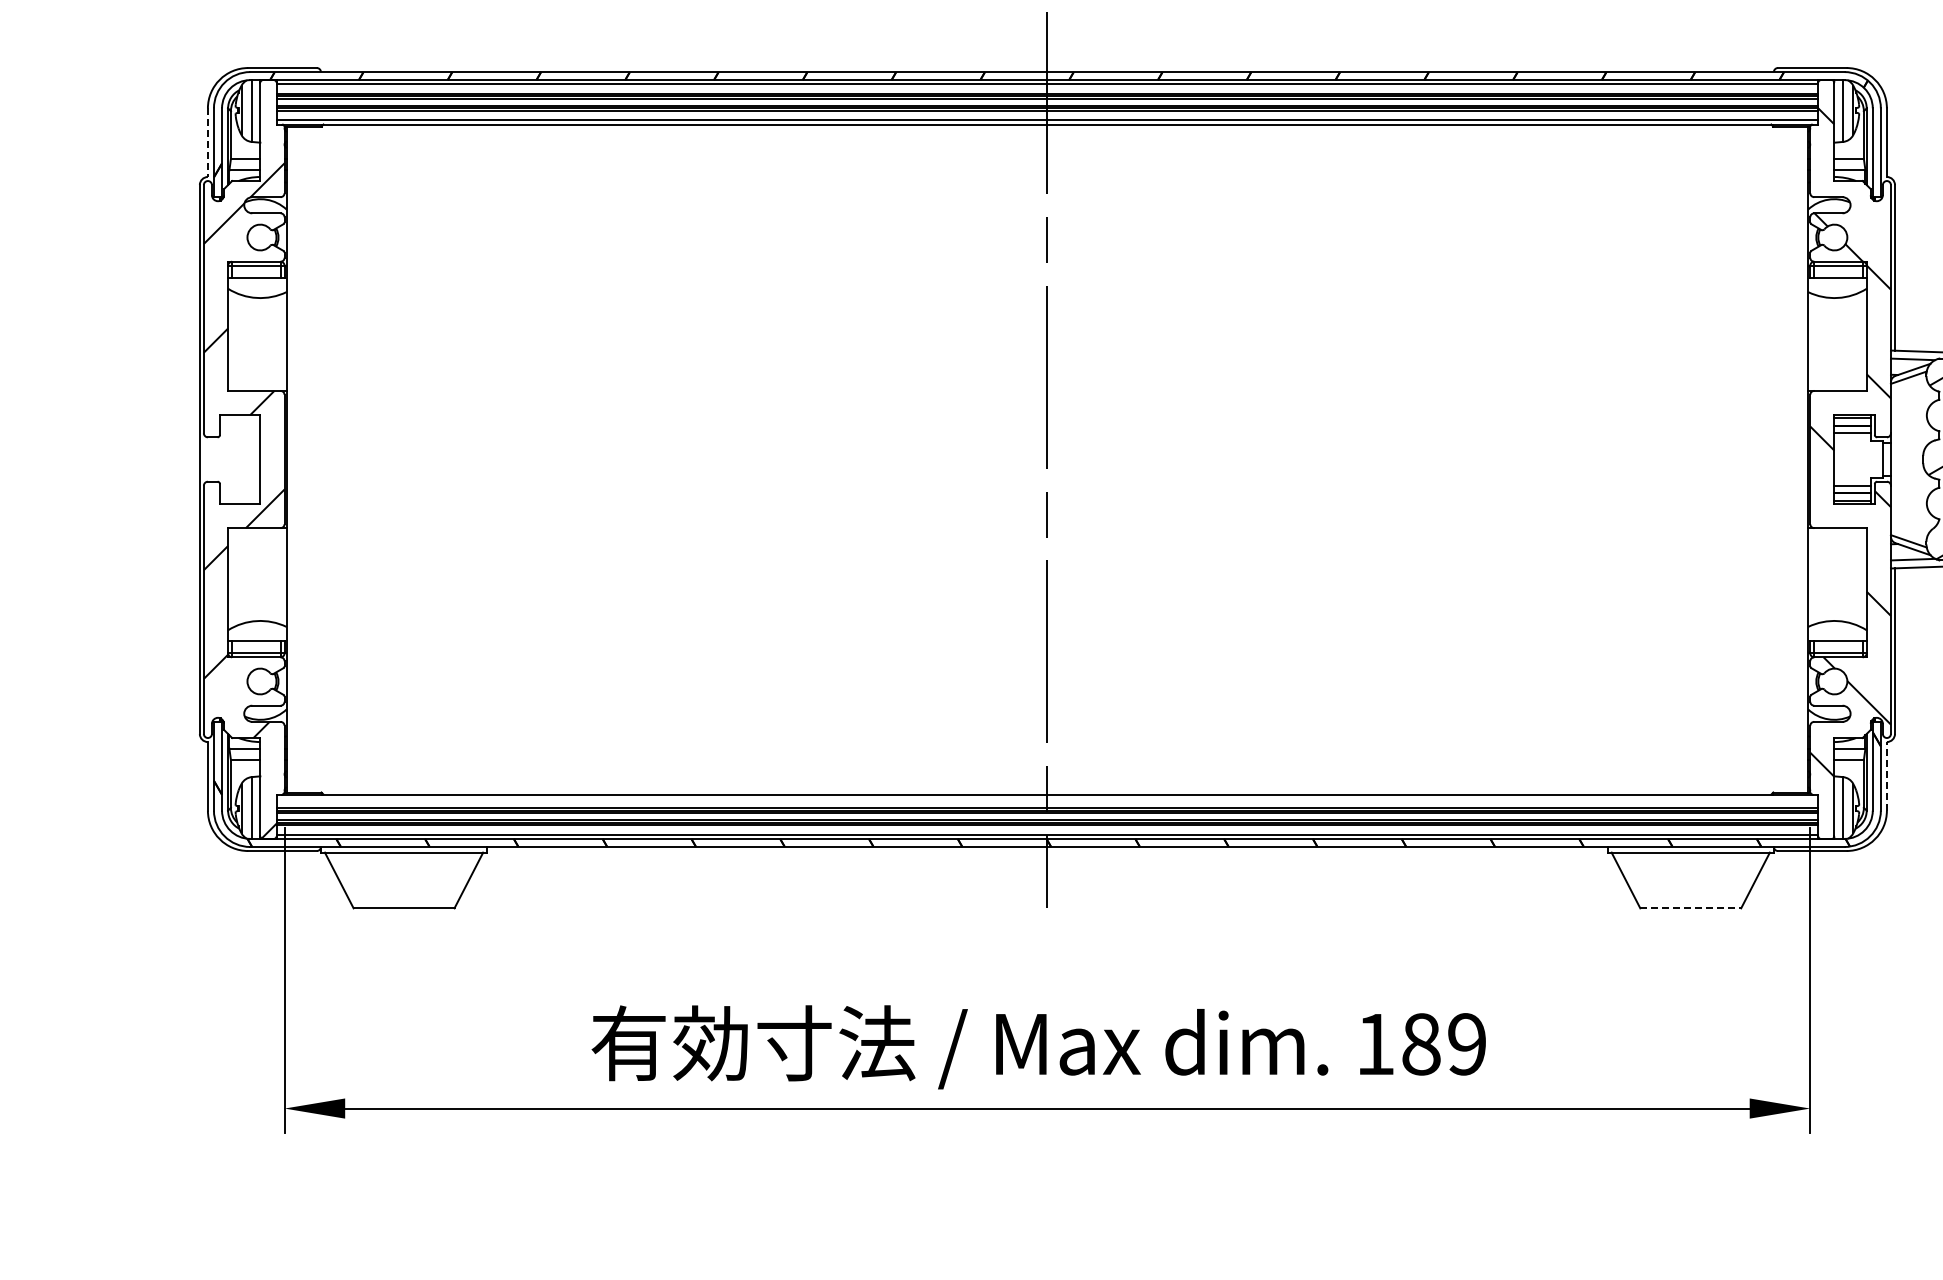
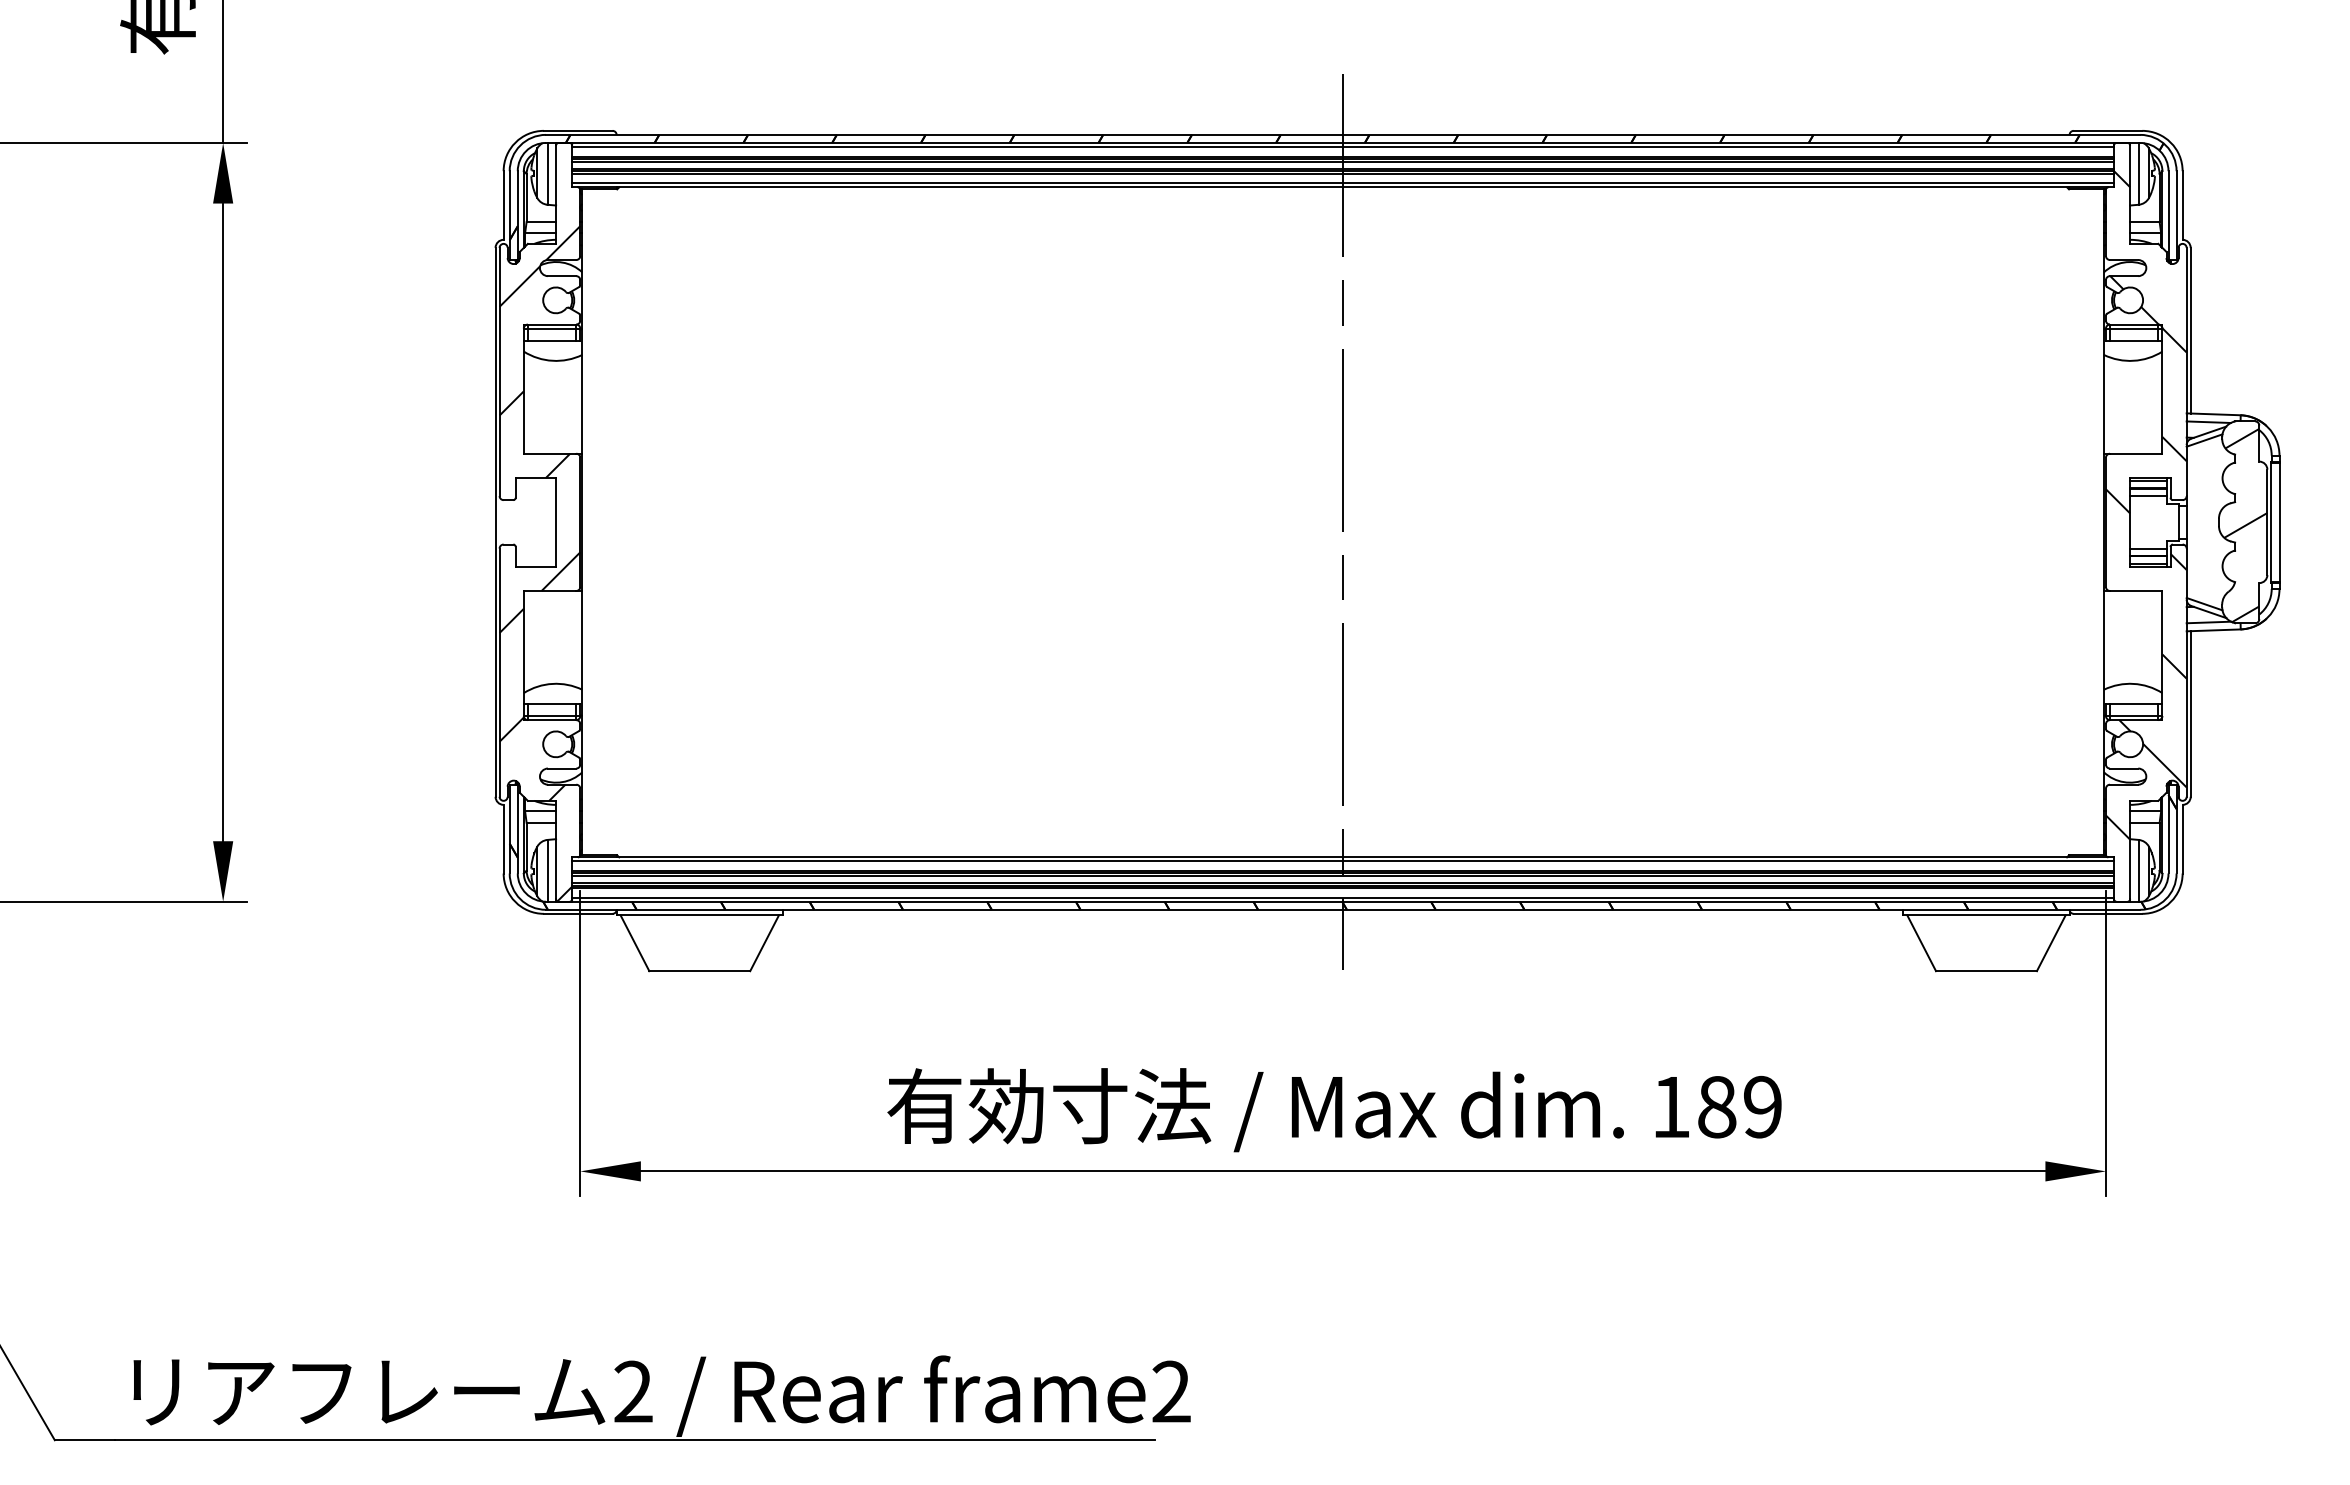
line: (207, 143) -> (503, 206), dashed -> solid
line: (1886, 775) -> (2182, 838), dashed -> solid
line: (1047, 798) -> (1343, 861), added
line: (1690, 908) -> (1986, 971), dashed -> solid

